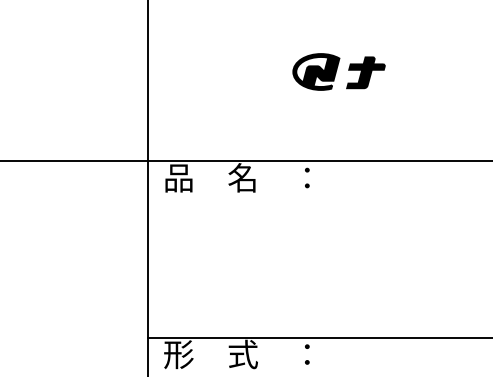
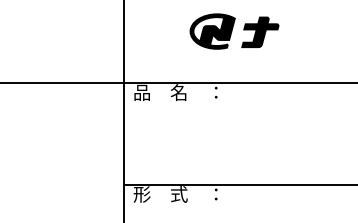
part: (339, 71) -> (234, 31), size x1.67

